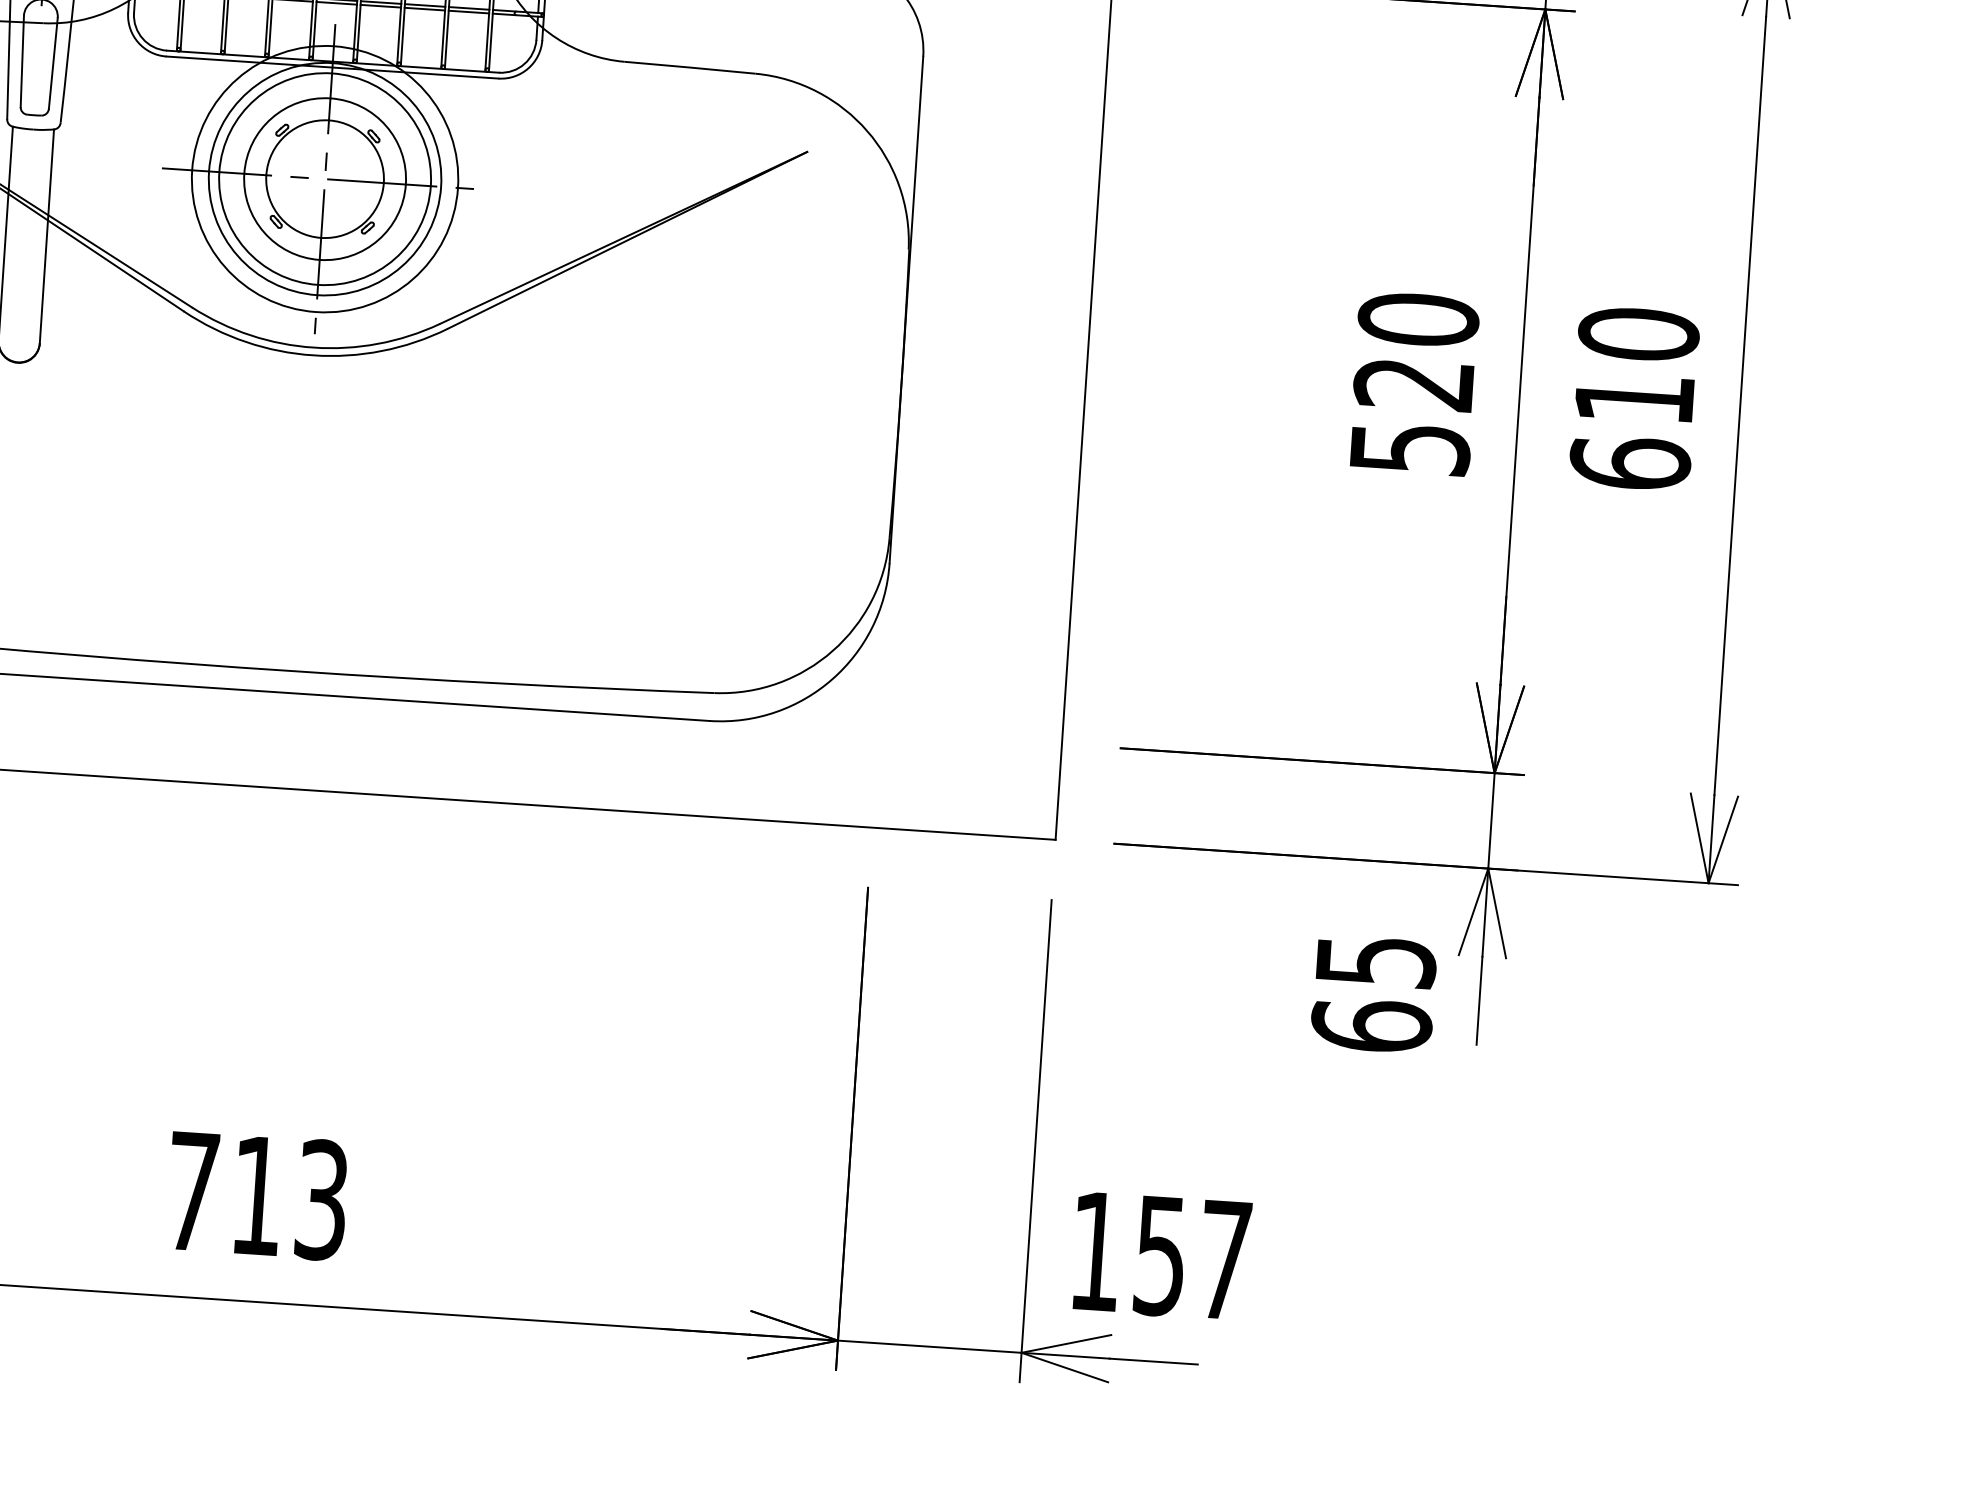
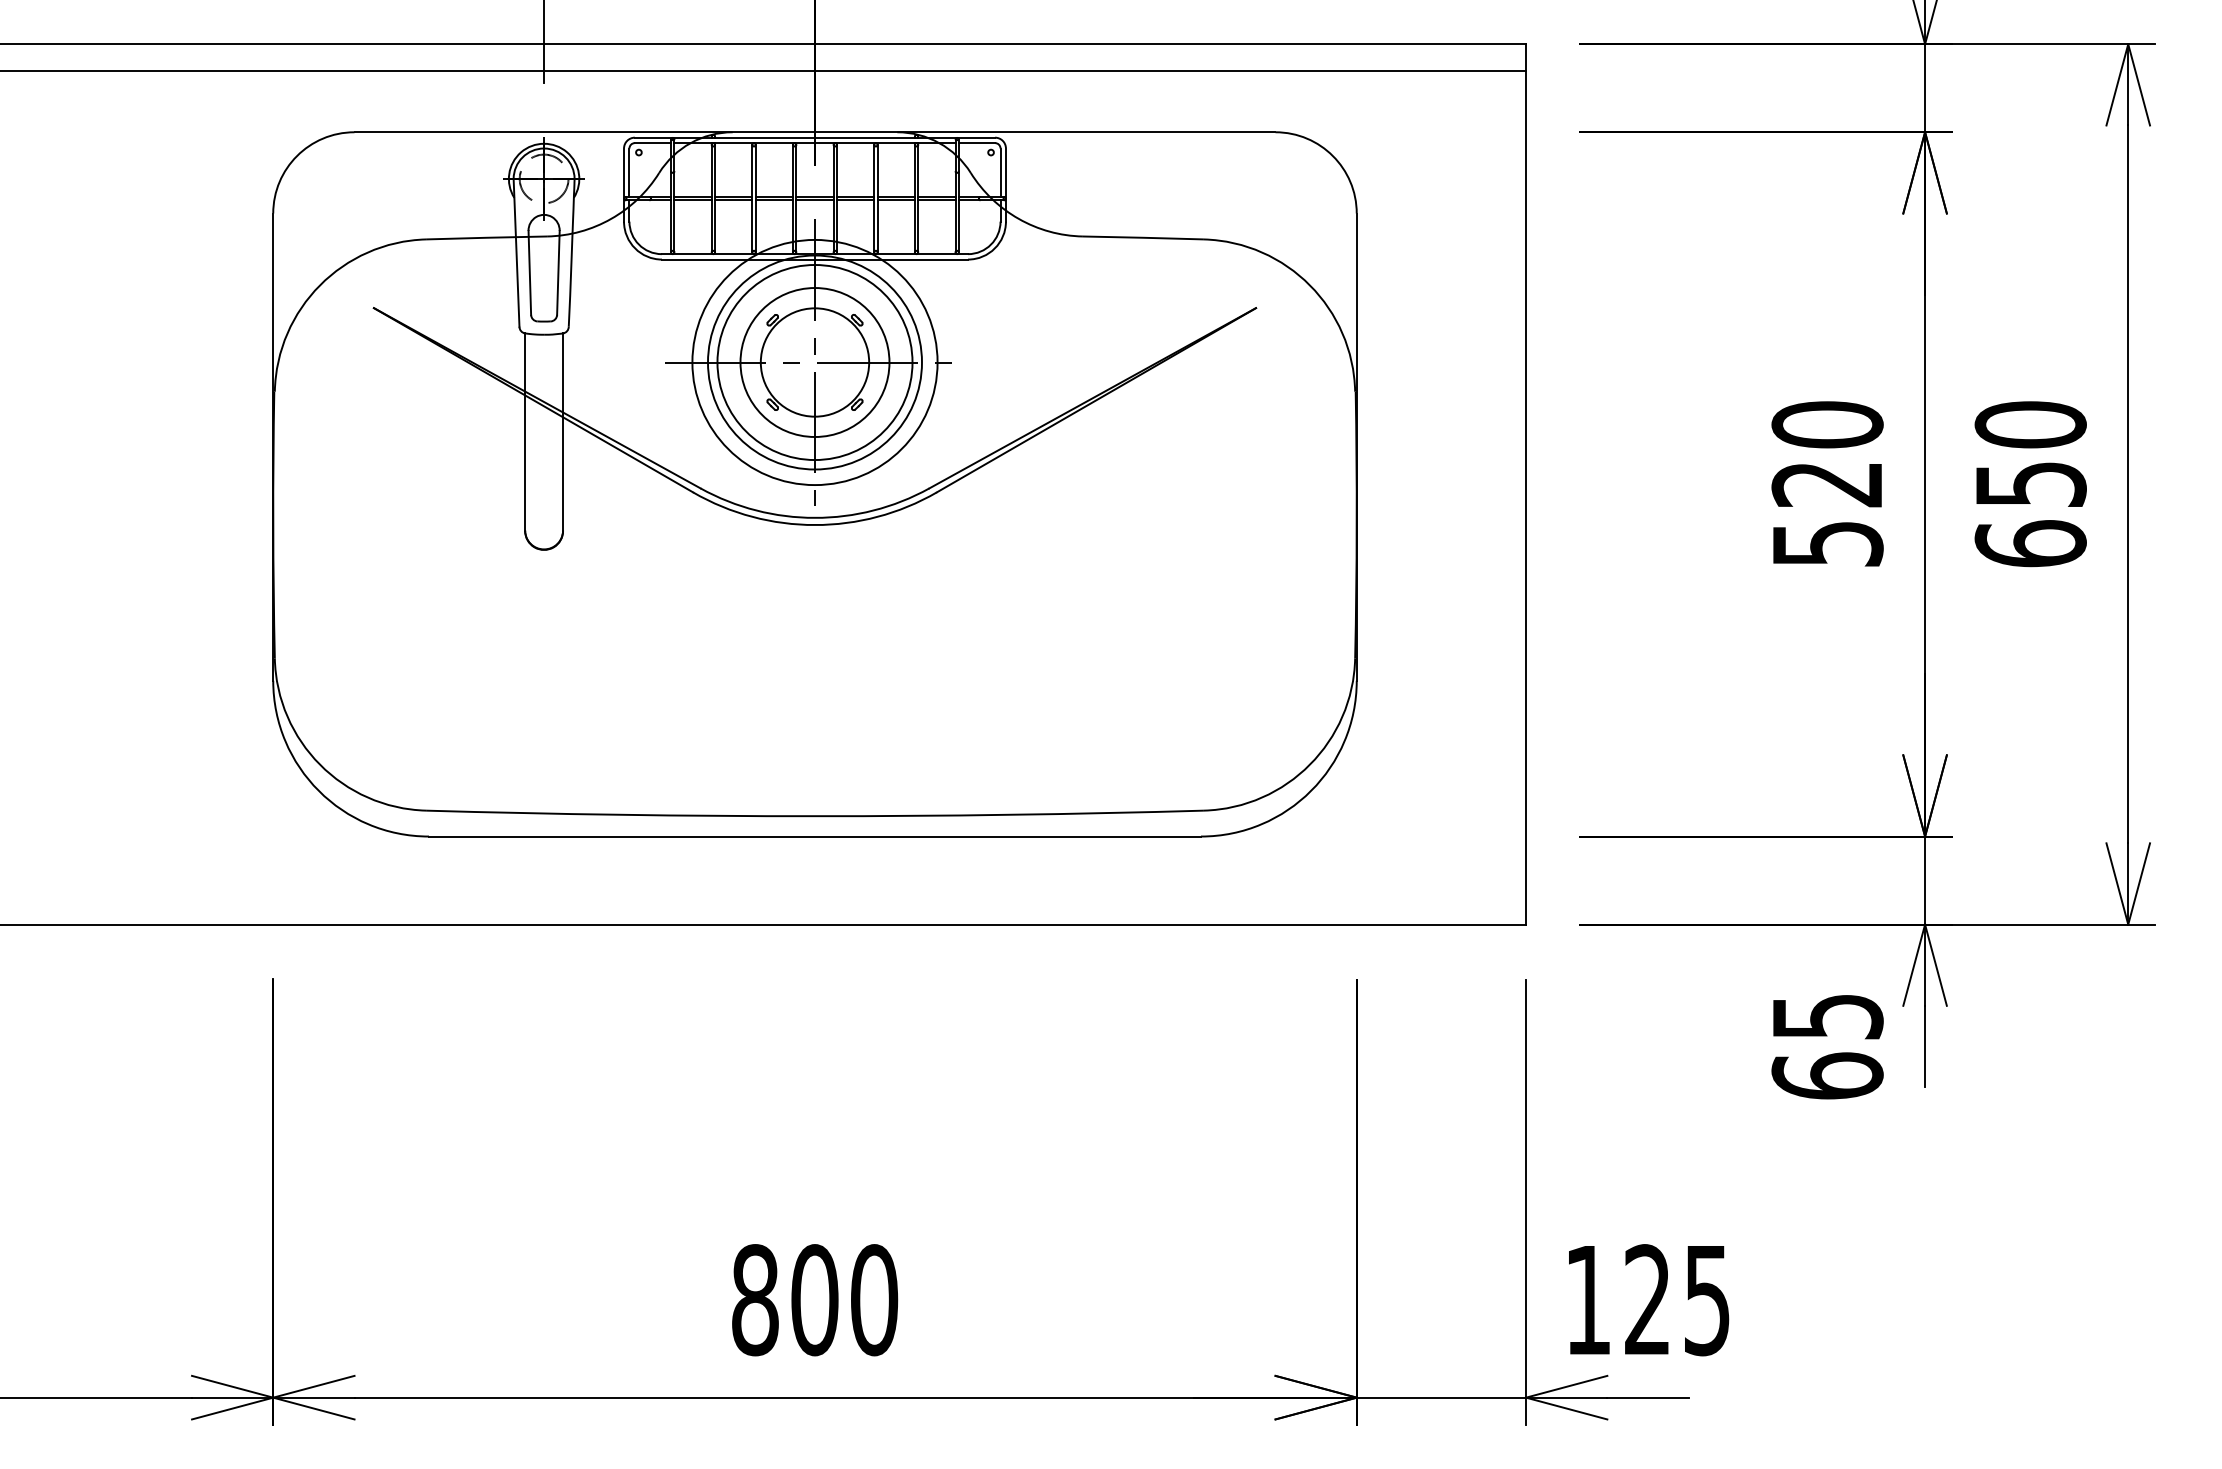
text: (1635, 399) -> (2031, 484), 610 -> 650
text: (258, 1196) -> (815, 1300), 713 -> 800
text: (1192, 1258) -> (1677, 1300), 157 -> 125

